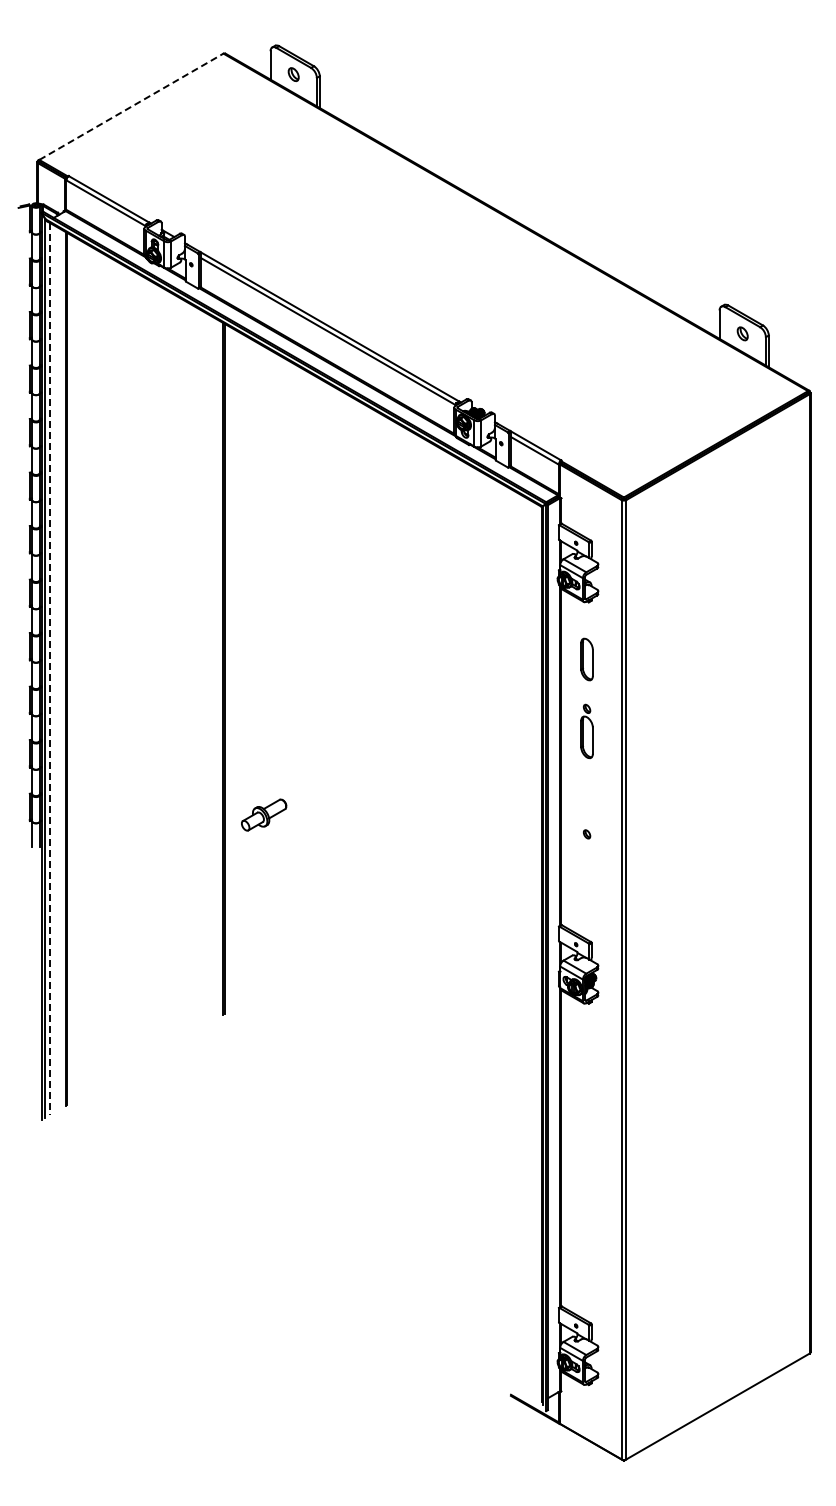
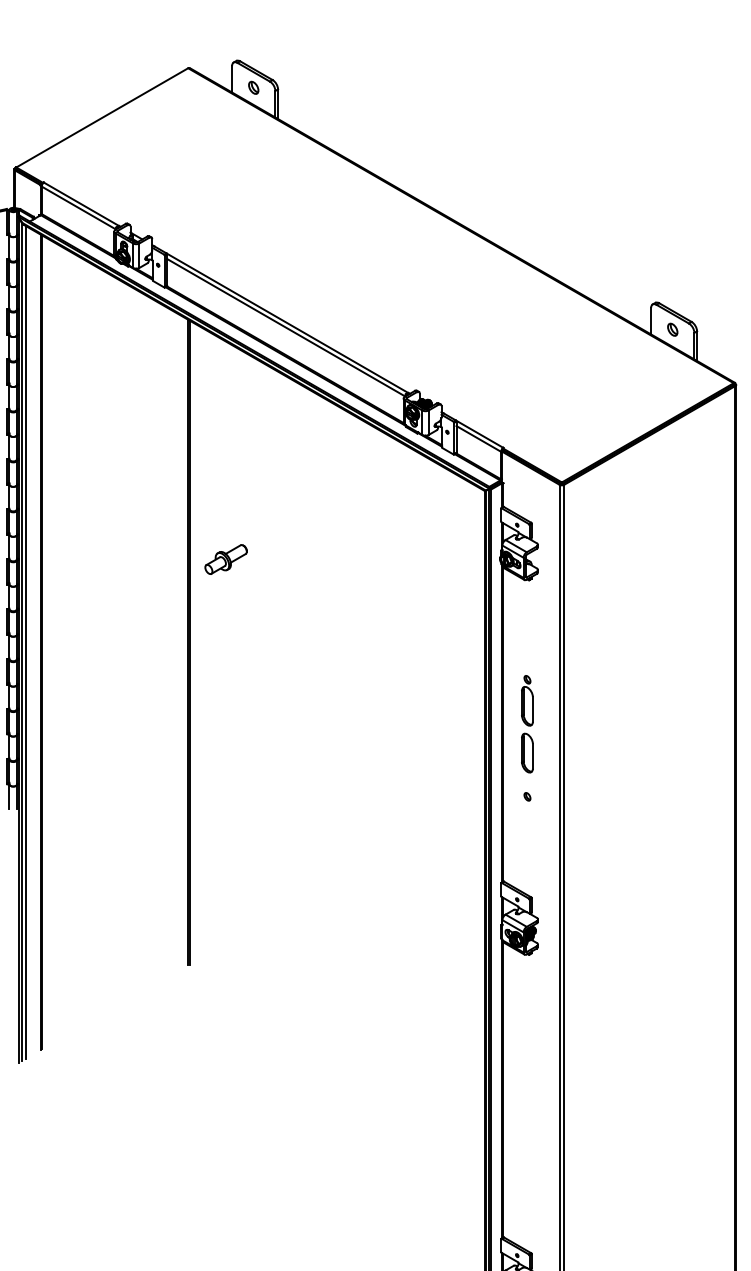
line: (131, 106) -> (102, 117), dashed -> solid
part: (586, 659) -> (526, 753), moved
line: (50, 669) -> (26, 642), dashed -> solid
part: (264, 814) -> (226, 558), moved

